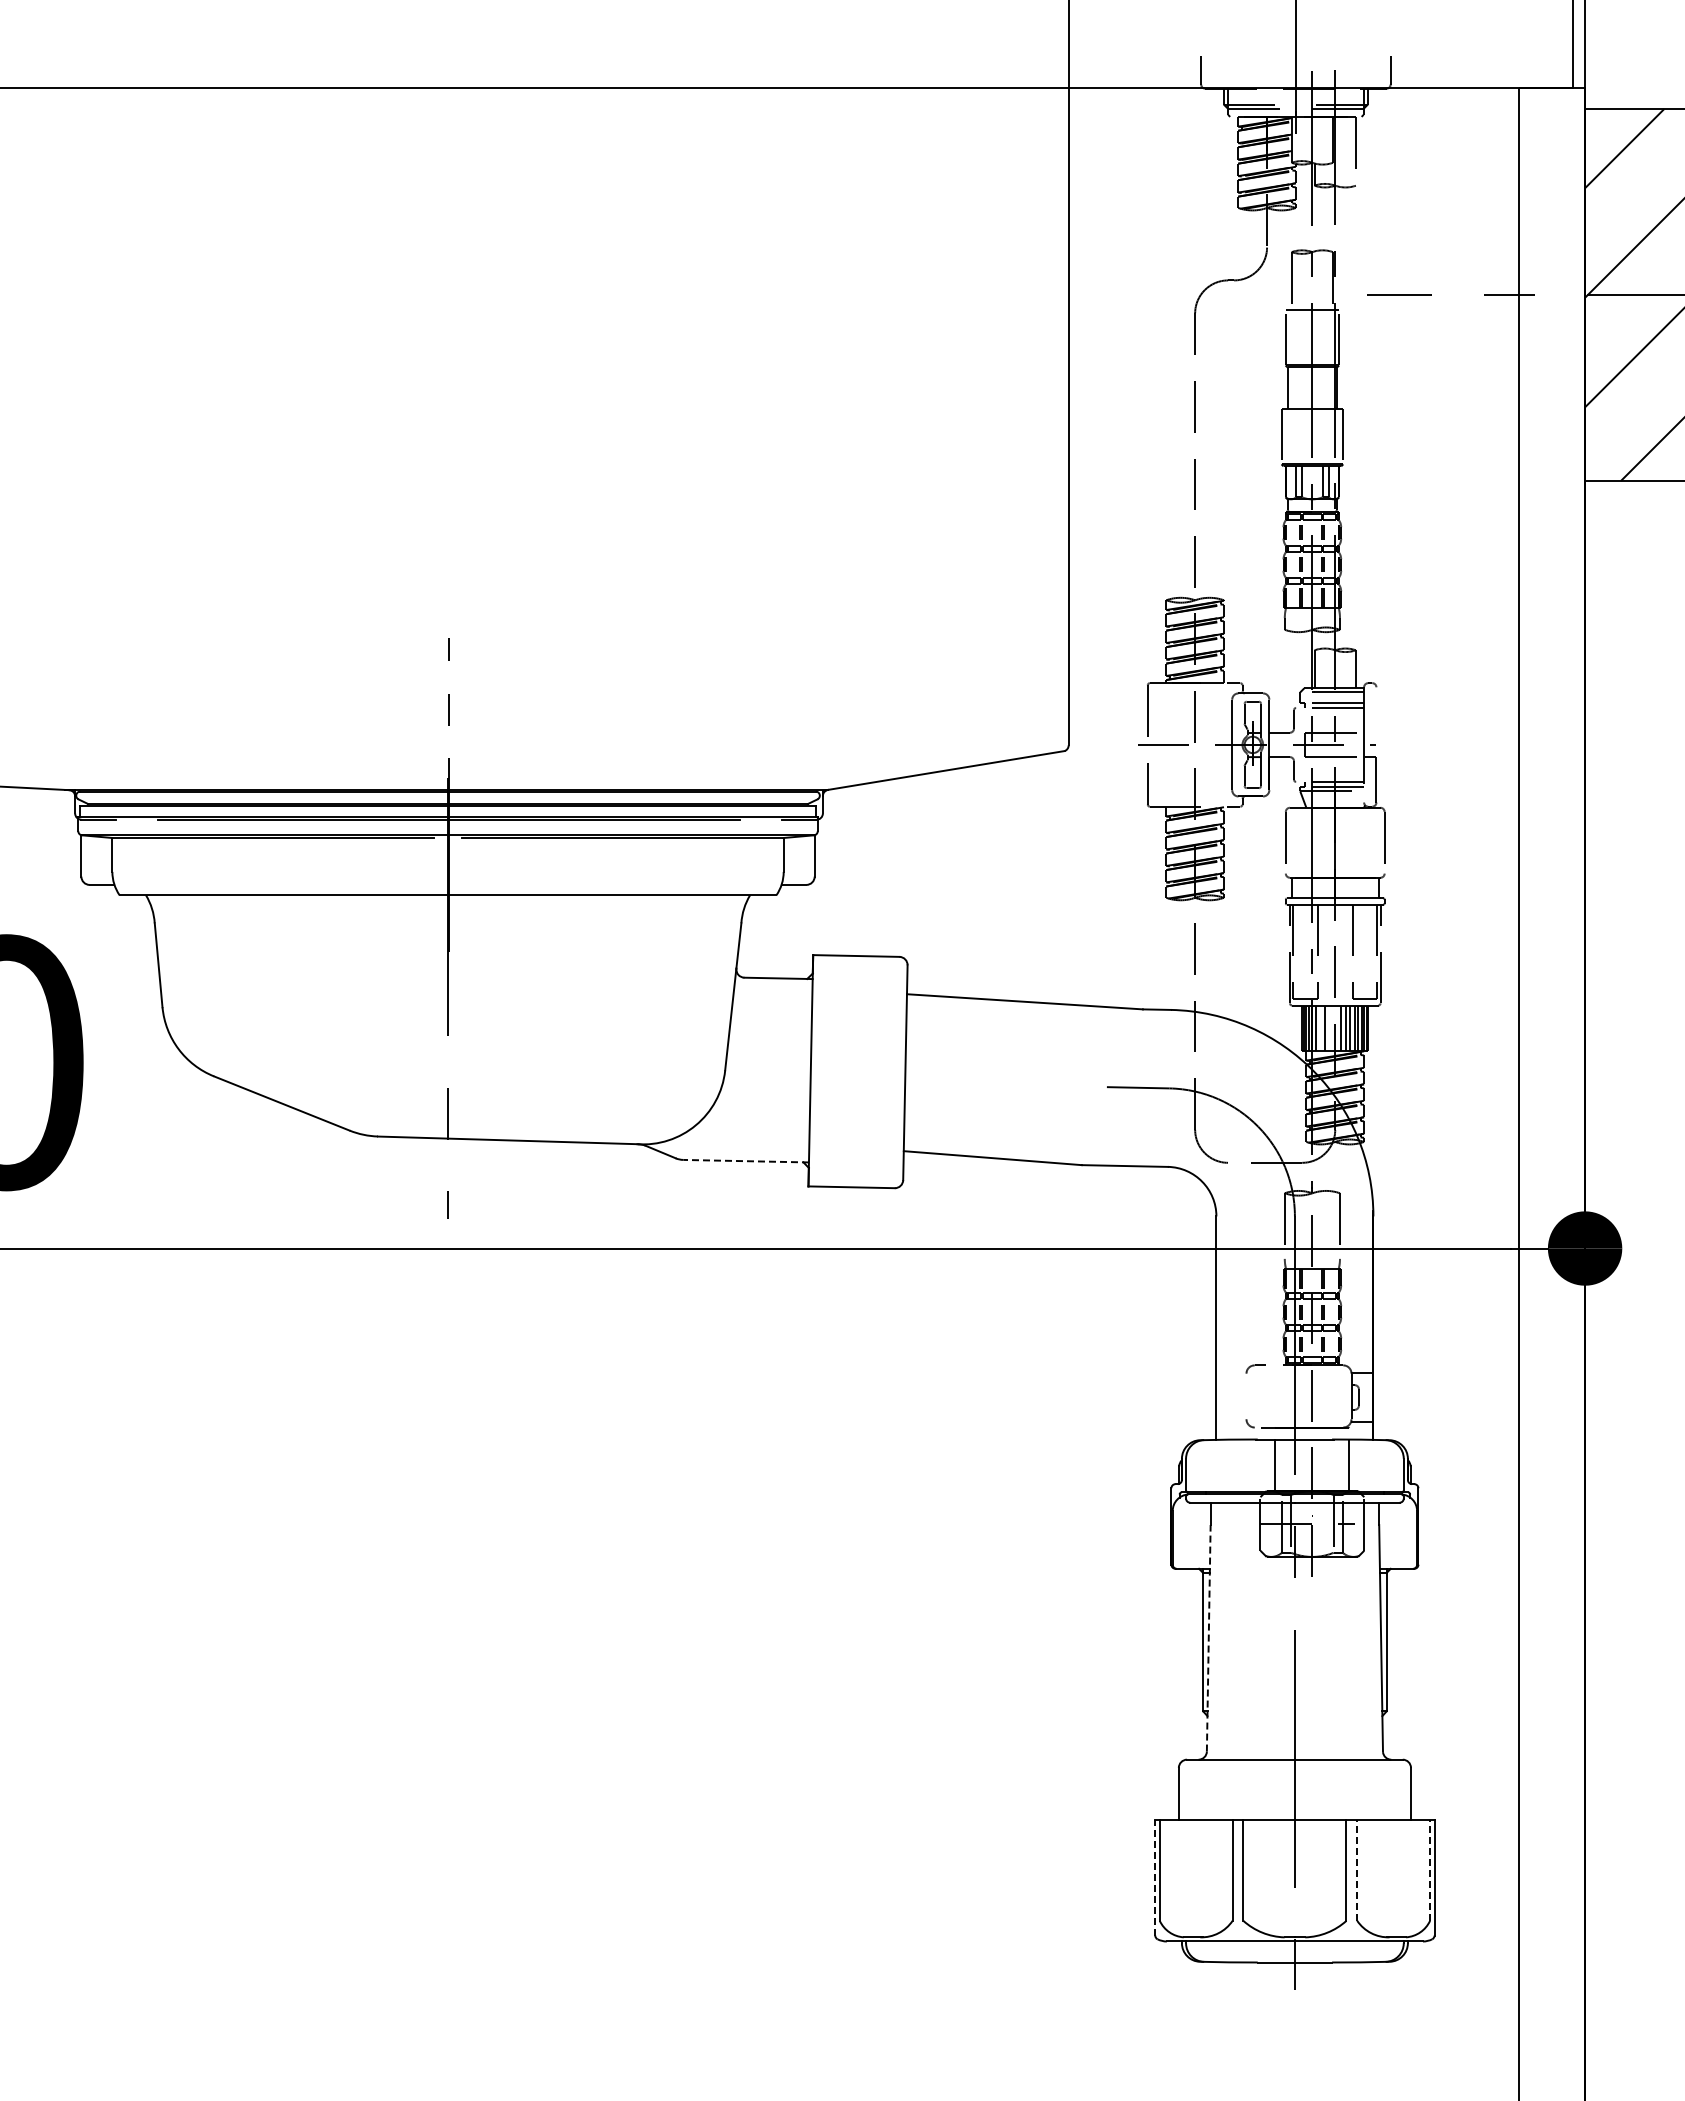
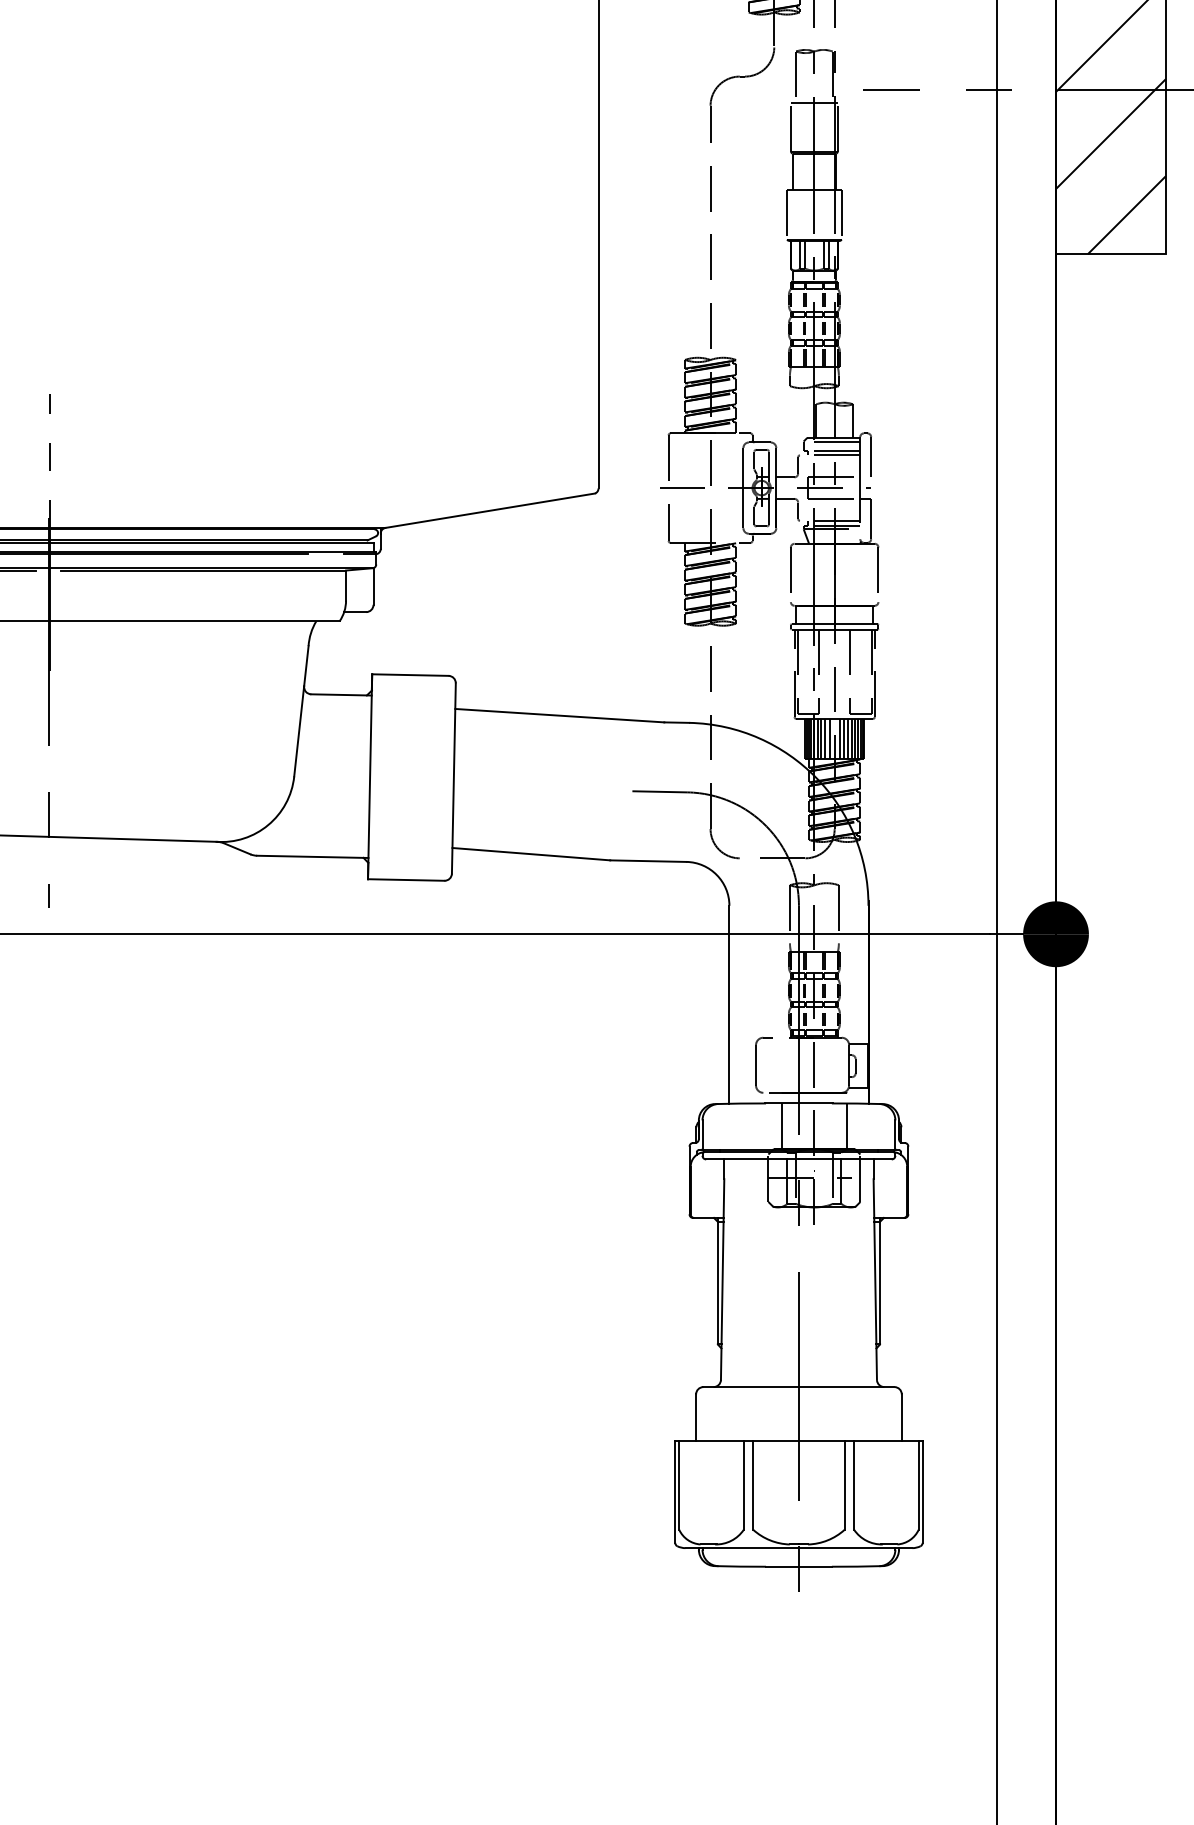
line: (1376, 709) -> (871, 456), added
line: (1319, 1027) -> (820, 738), added
line: (1329, 1027) -> (829, 738), added
line: (746, 1161) -> (313, 857), dashed -> solid
line: (1246, 1396) -> (756, 1065), added
line: (1208, 1637) -> (722, 1278), dashed -> solid
line: (1357, 1870) -> (854, 1485), dashed -> solid
line: (1430, 1870) -> (919, 1485), dashed -> solid
line: (1155, 1878) -> (675, 1492), dashed -> solid

